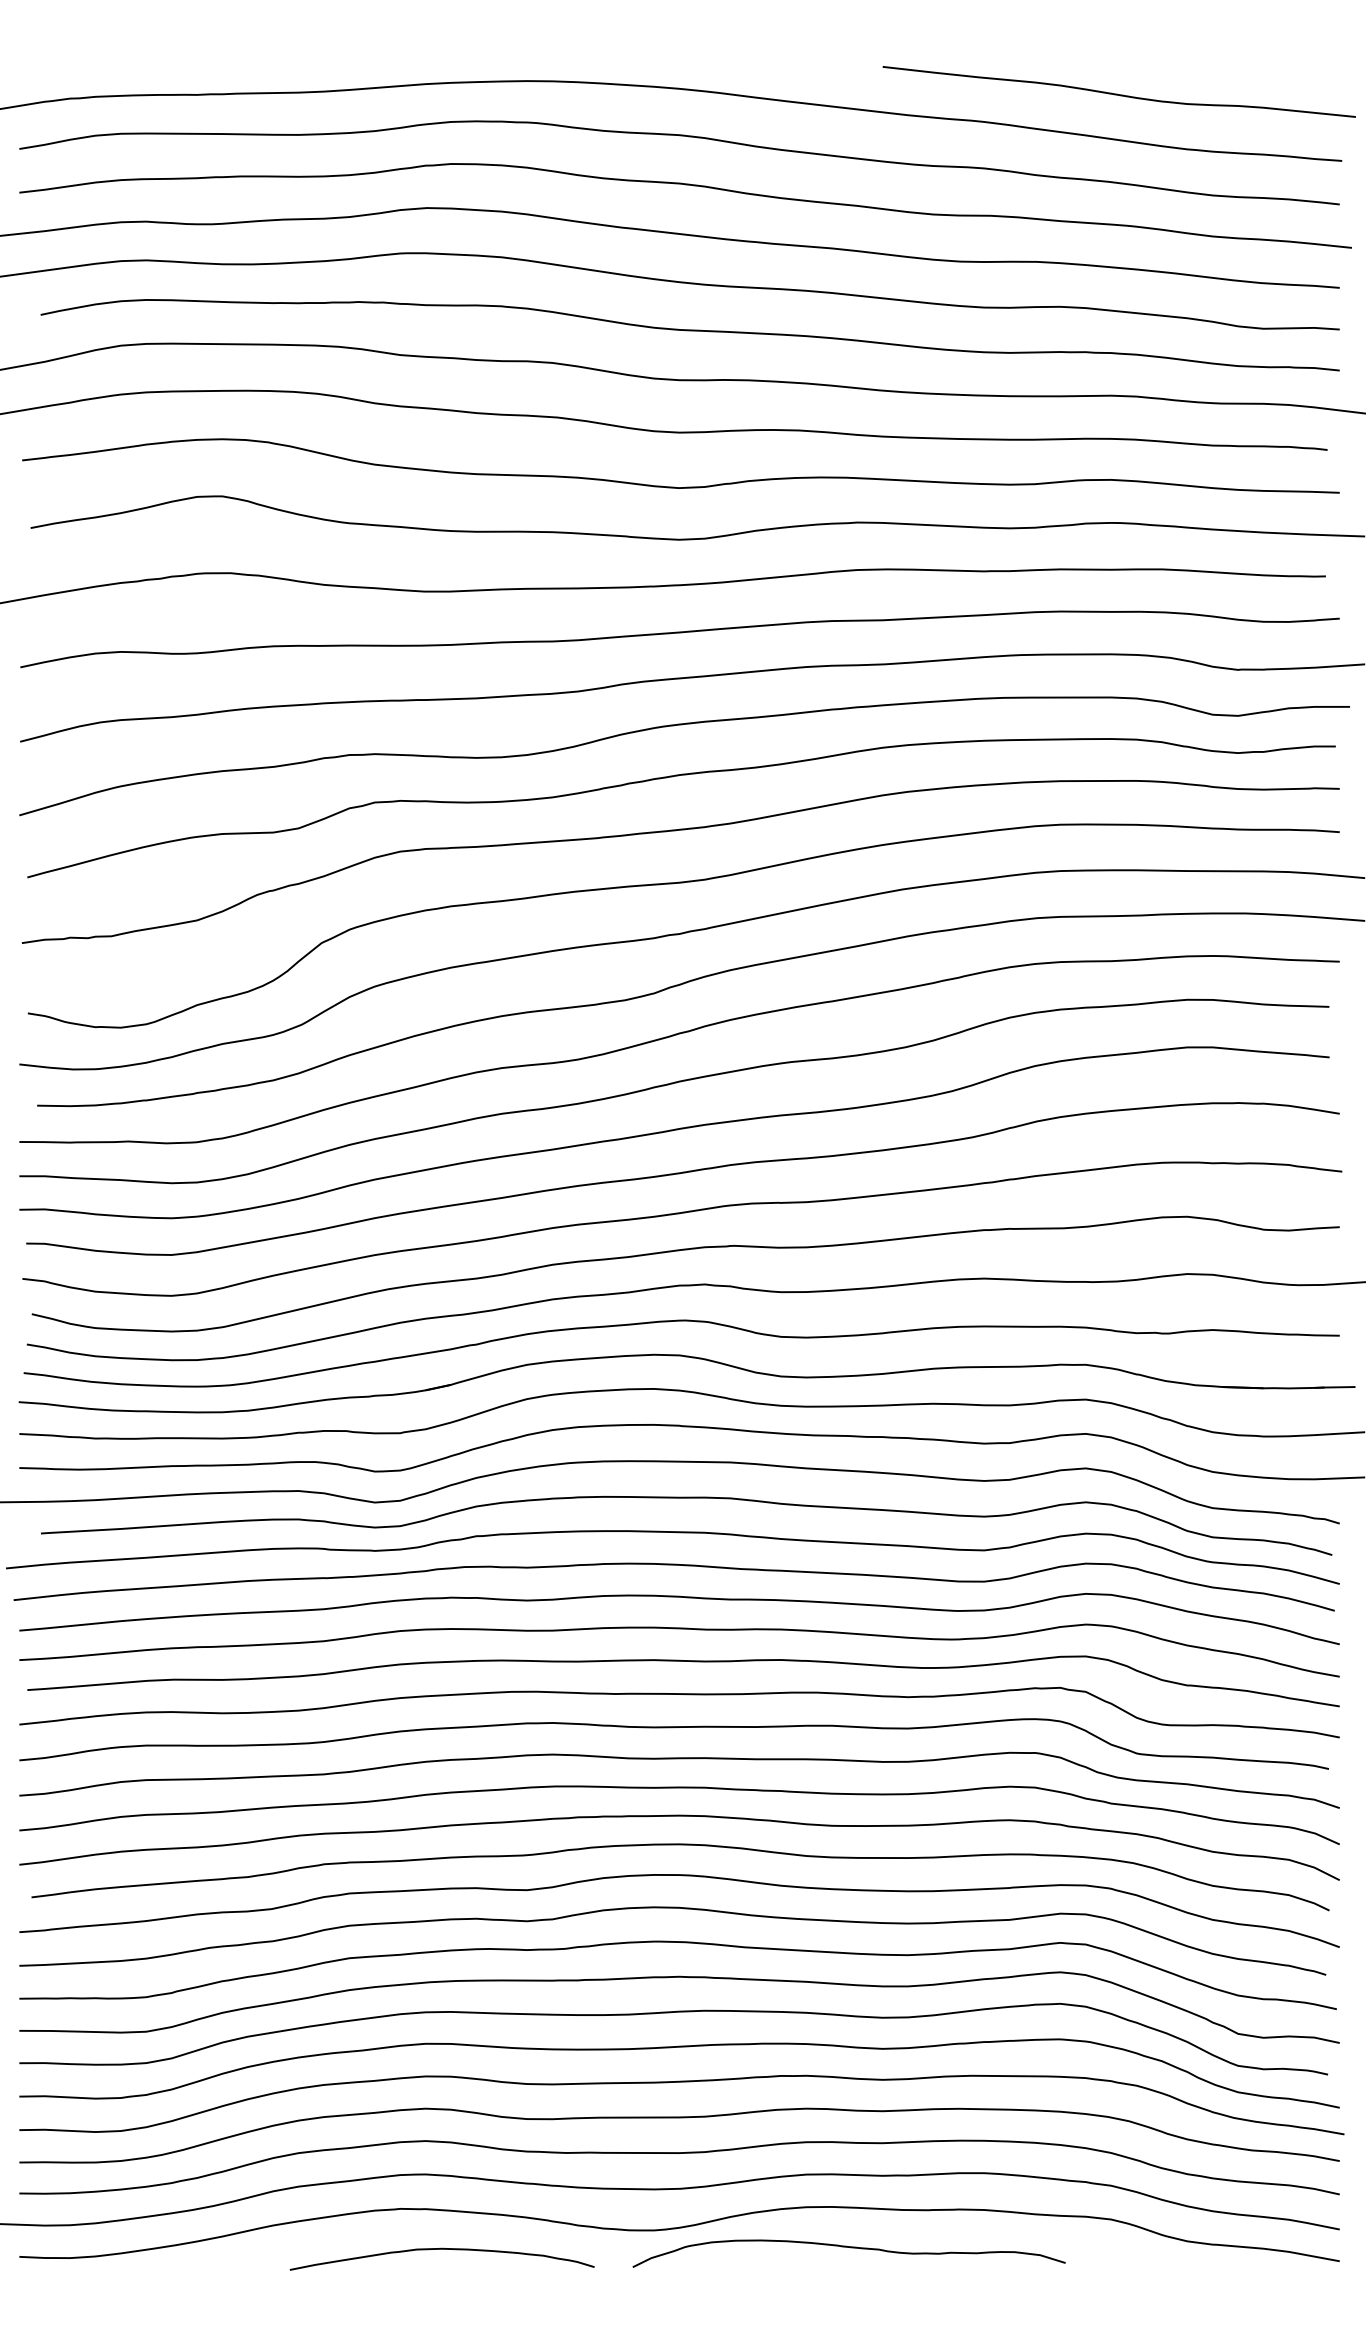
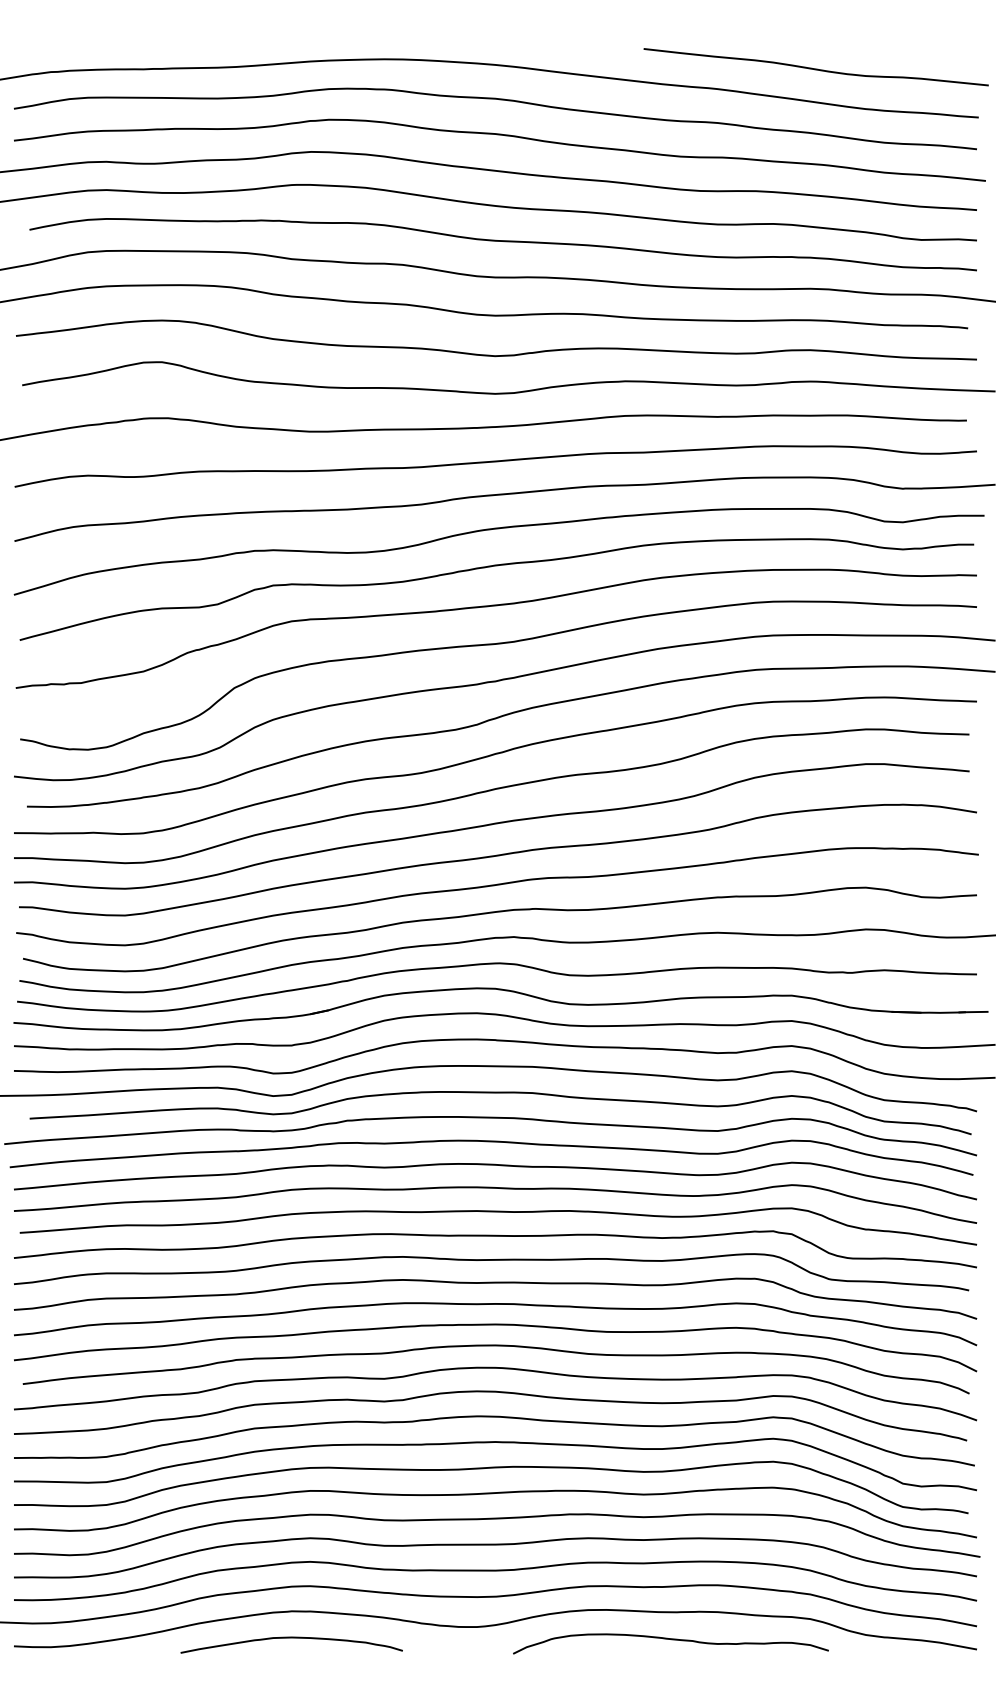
curve: (850, 2248) -> (671, 1640), moved
curve: (441, 2249) -> (291, 1638), moved

